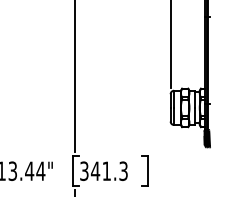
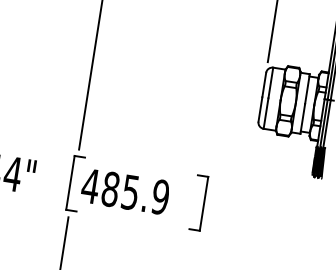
text: (103, 171) -> (124, 192), 341.3 -> 485.9

